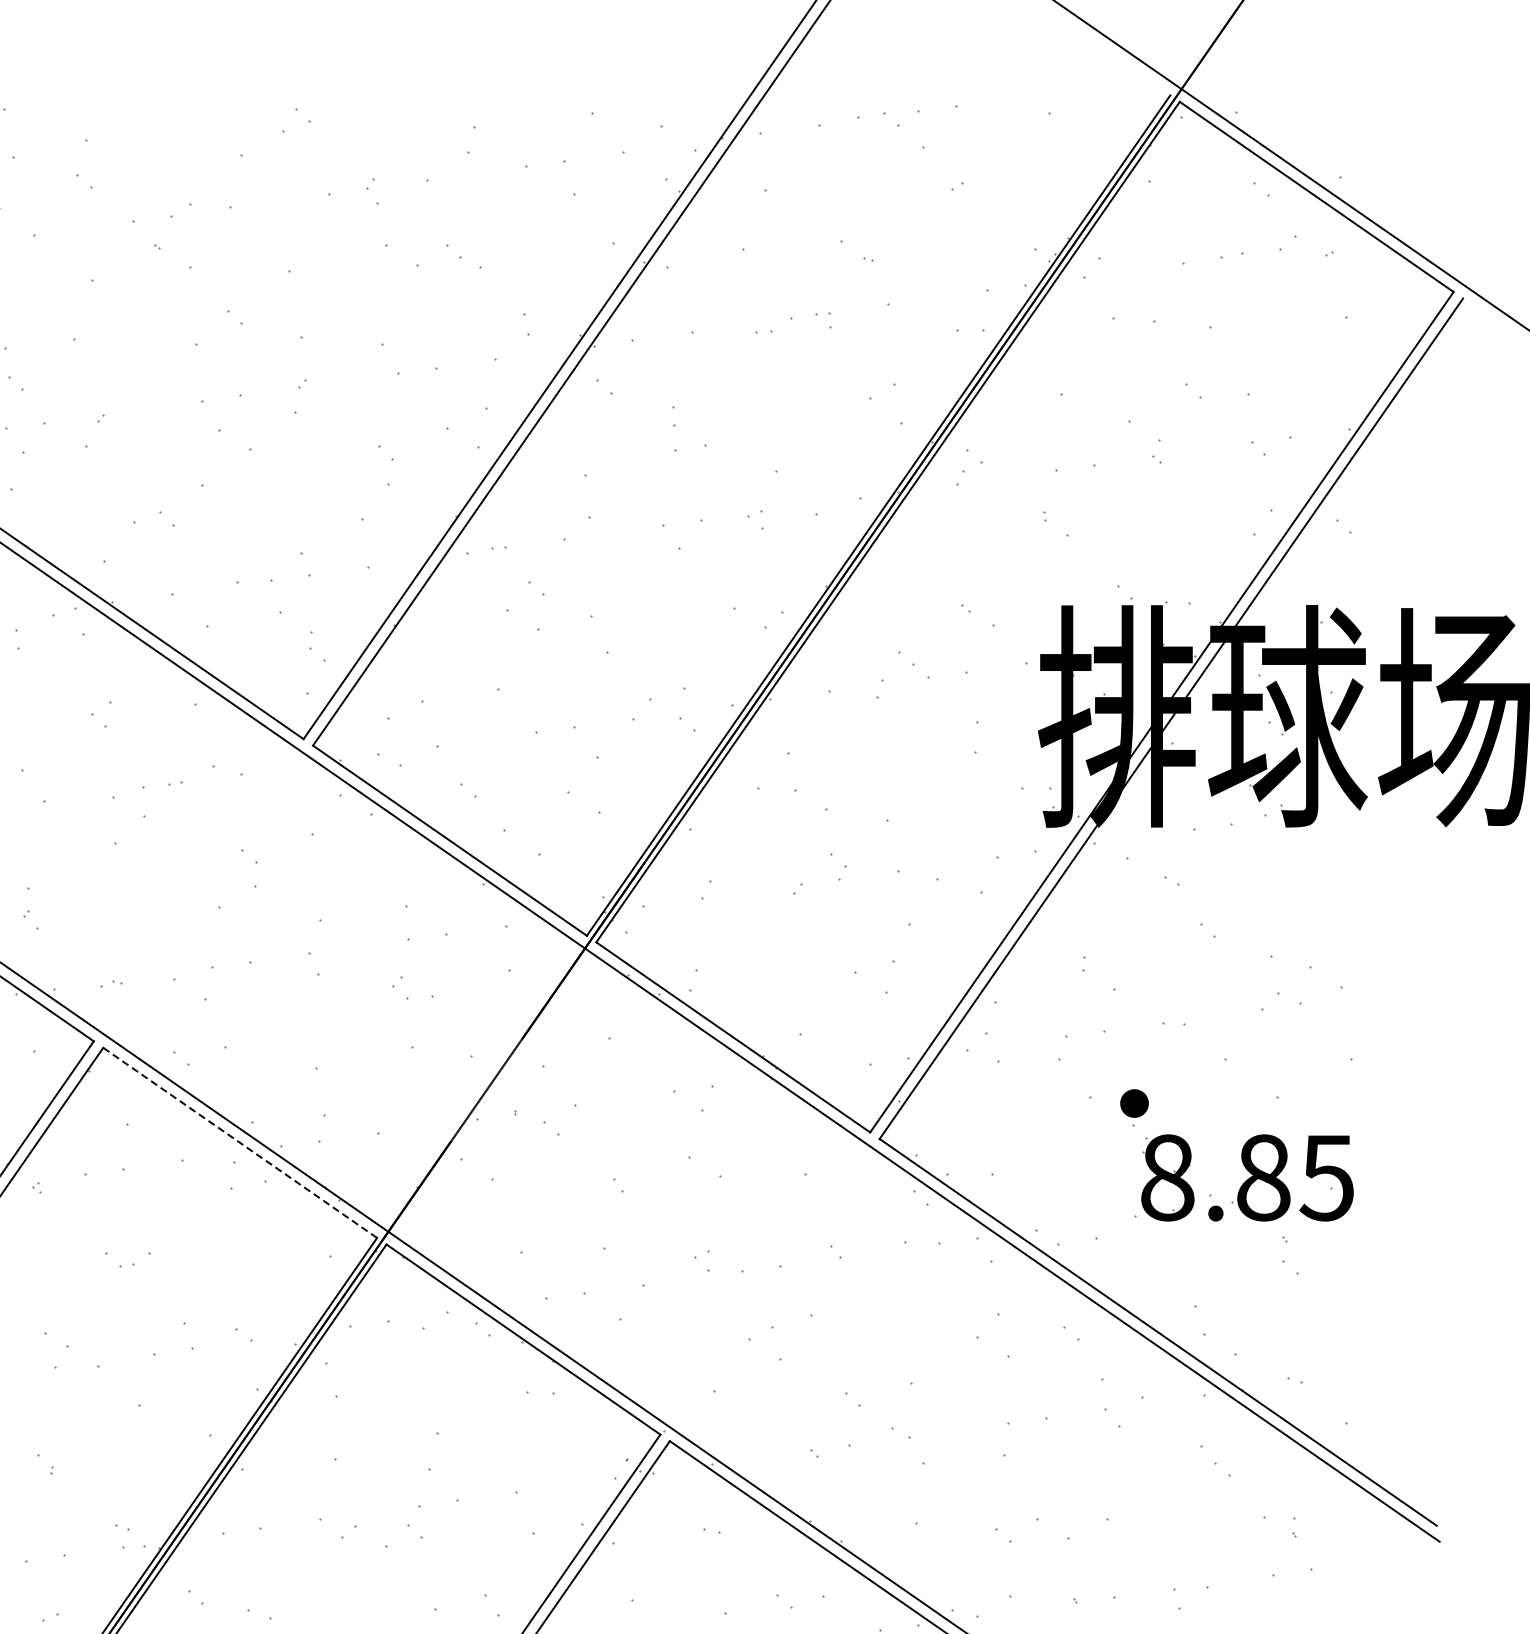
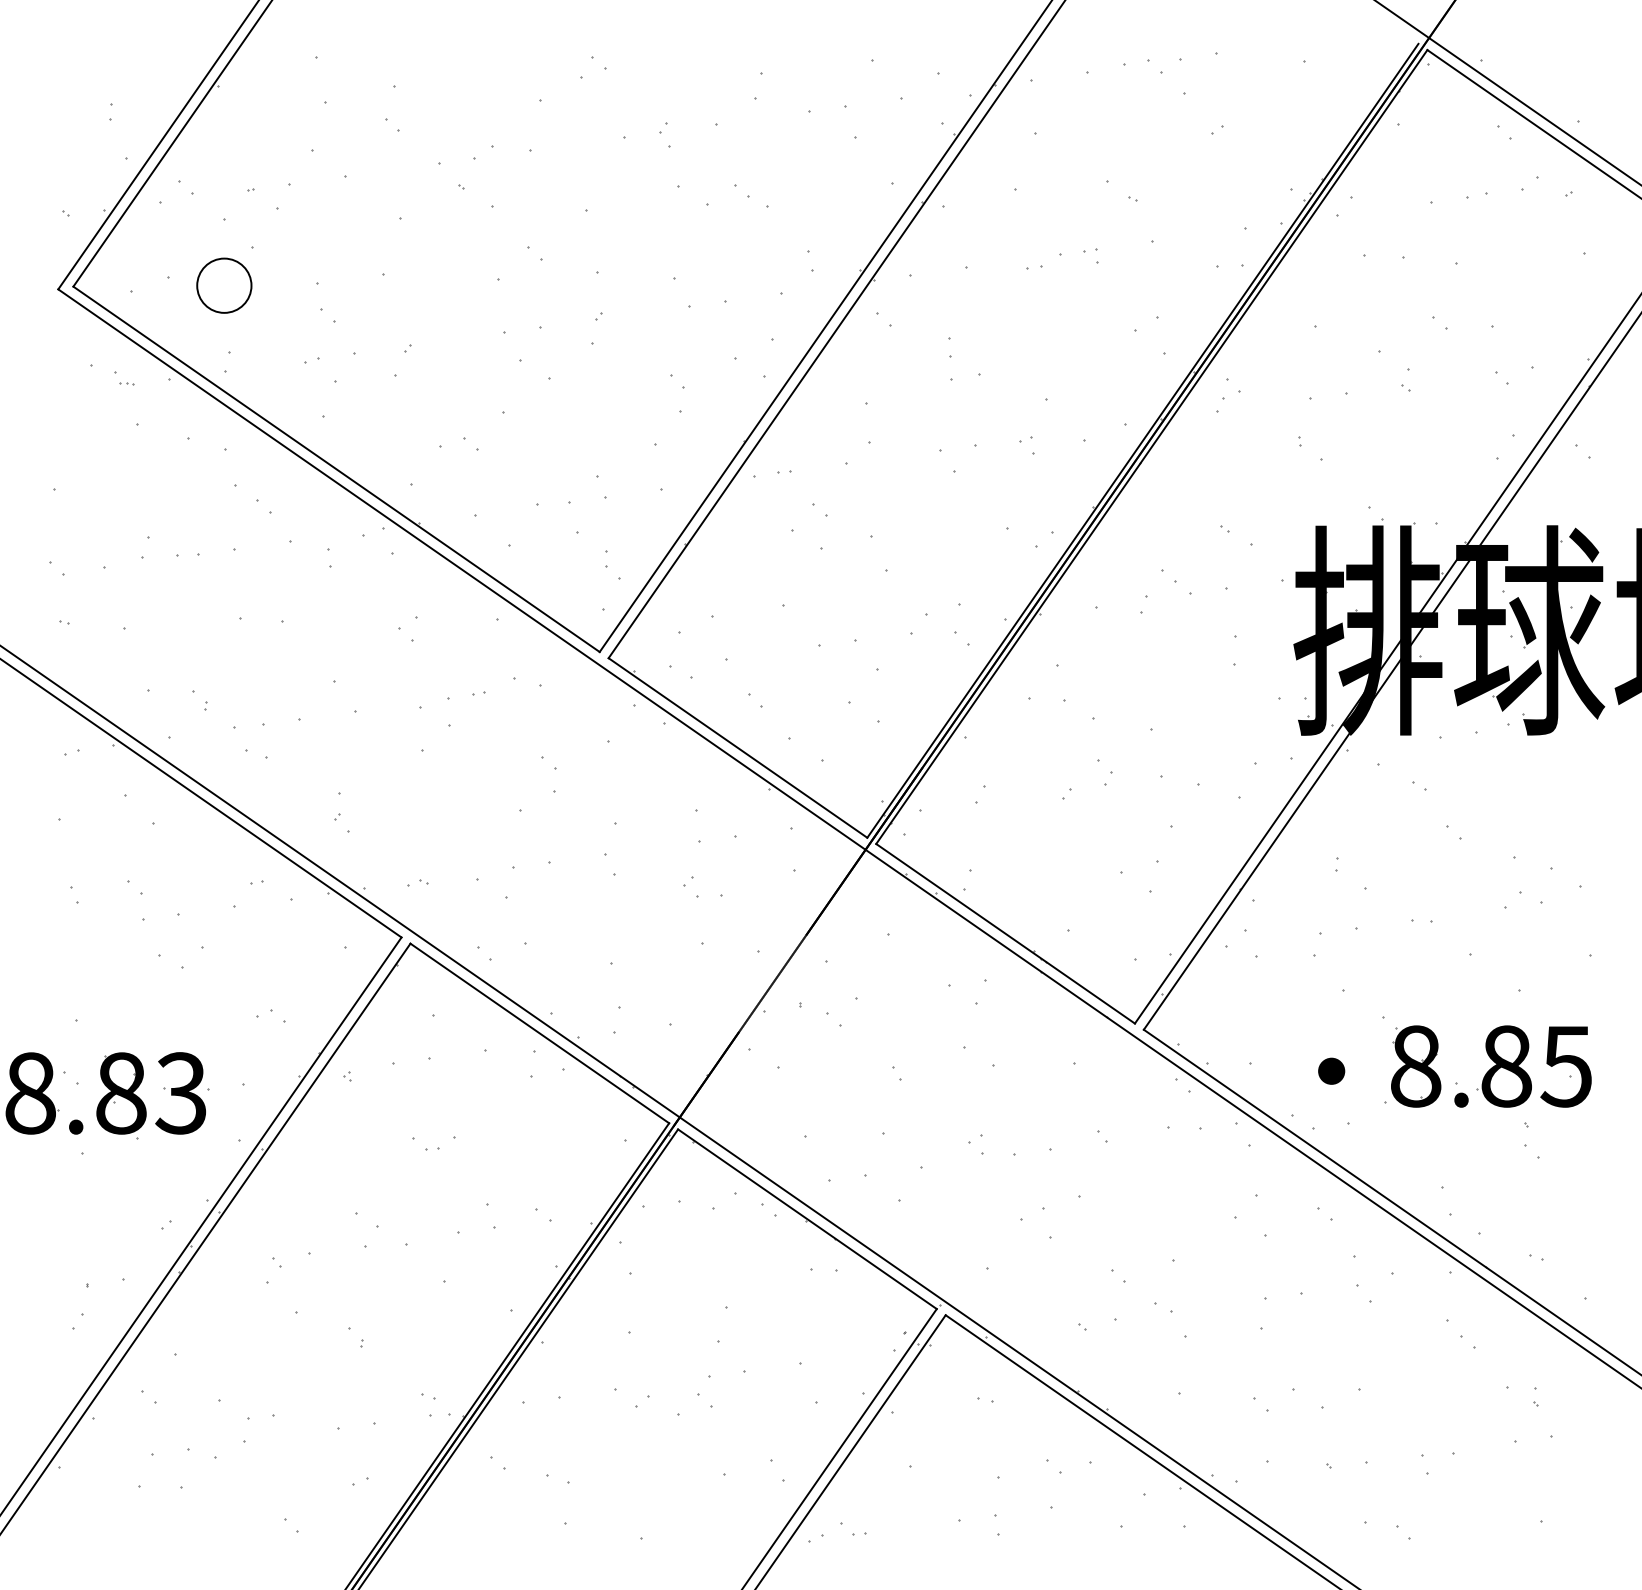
part: (1134, 1102) -> (1331, 1070), moved
line: (240, 1142) -> (540, 1033), dashed -> solid

